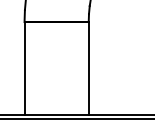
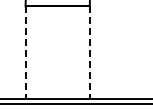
line: (24, 68) -> (25, 52), solid -> dashed
line: (88, 68) -> (89, 52), solid -> dashed

